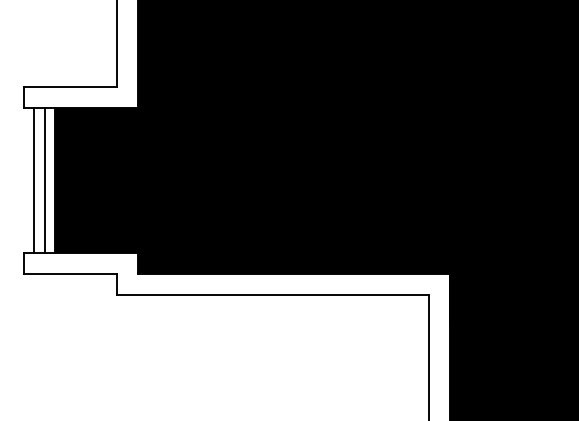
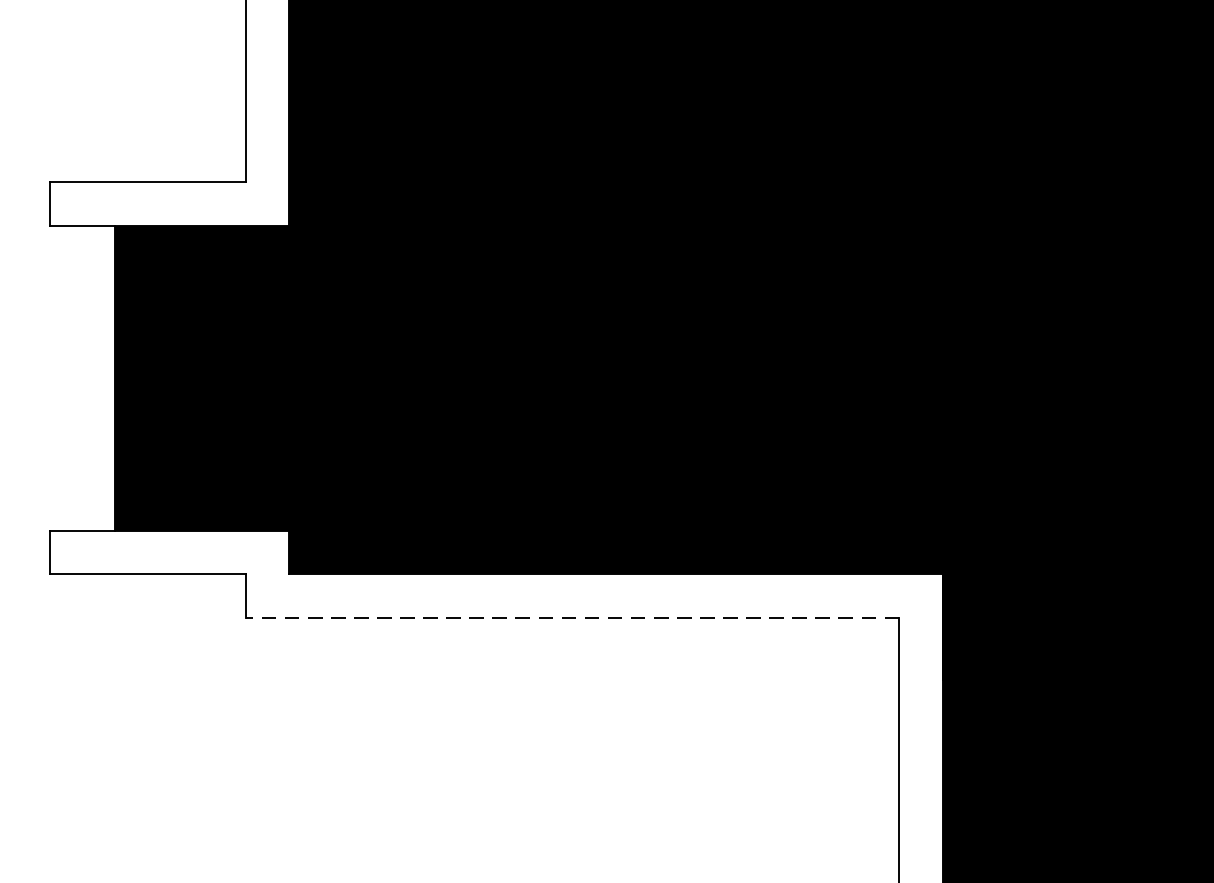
line: (34, 180) -> (72, 378), removed
line: (44, 180) -> (93, 378), removed
line: (273, 294) -> (573, 617), solid -> dashed

